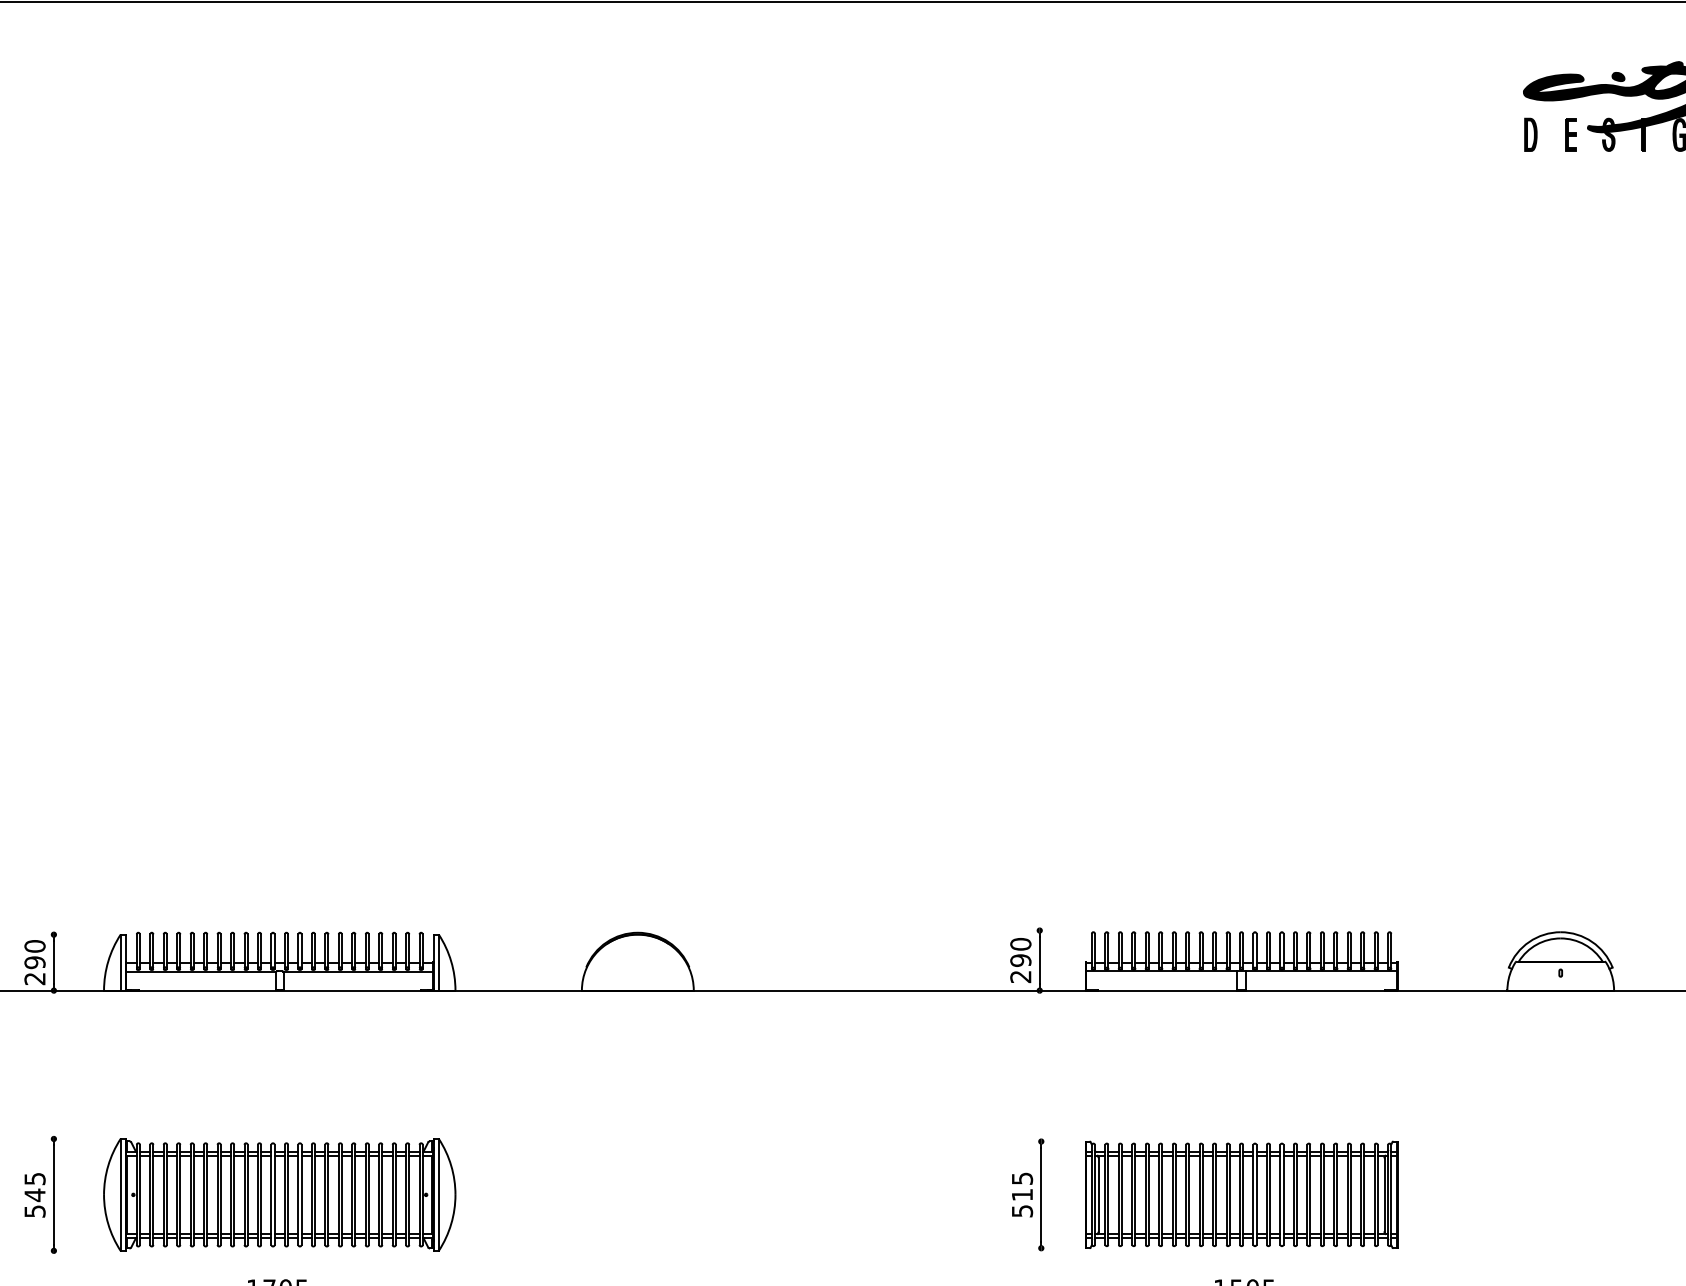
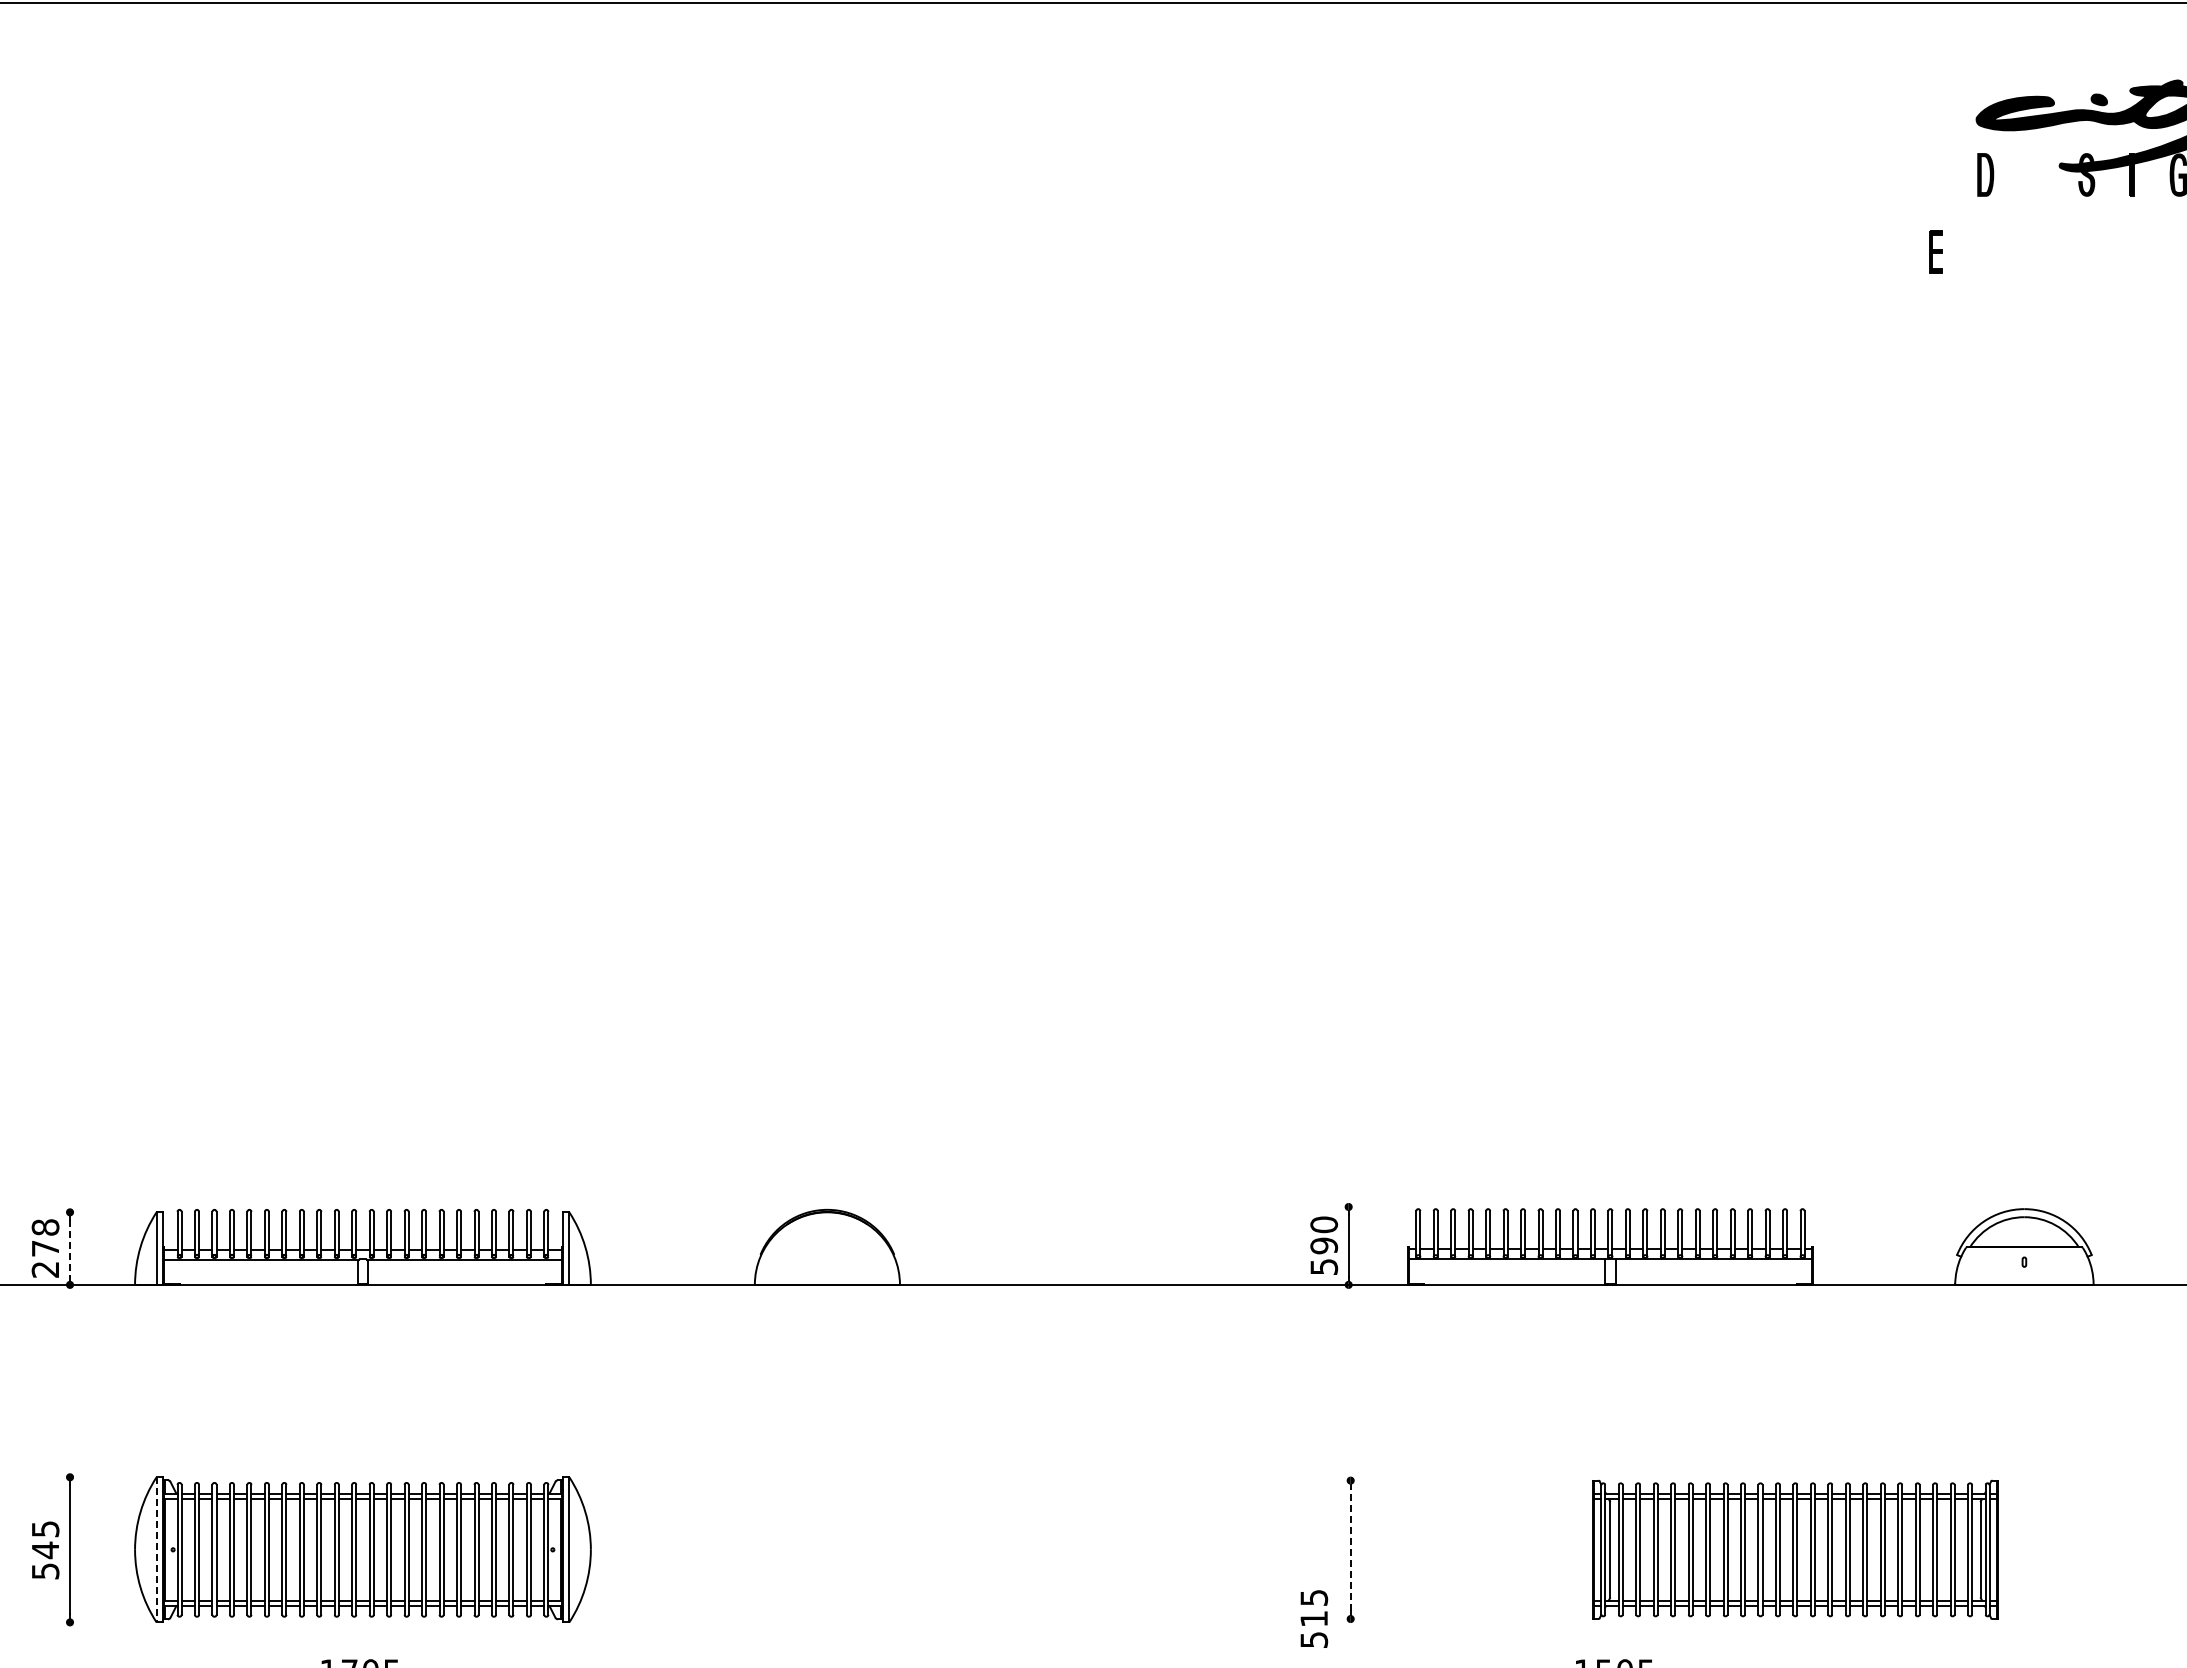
part: (1570, 134) -> (1935, 251), moved
text: (34, 954) -> (45, 1237), 290 -> 278
line: (54, 963) -> (70, 1249), solid -> dashed
text: (1021, 977) -> (1324, 1267), 290 -> 590
line: (120, 1194) -> (156, 1549), solid -> dashed
text: (1022, 1194) -> (1314, 1618), moved
line: (1041, 1194) -> (1350, 1549), solid -> dashed
part: (1241, 1194) -> (1795, 1549), moved

